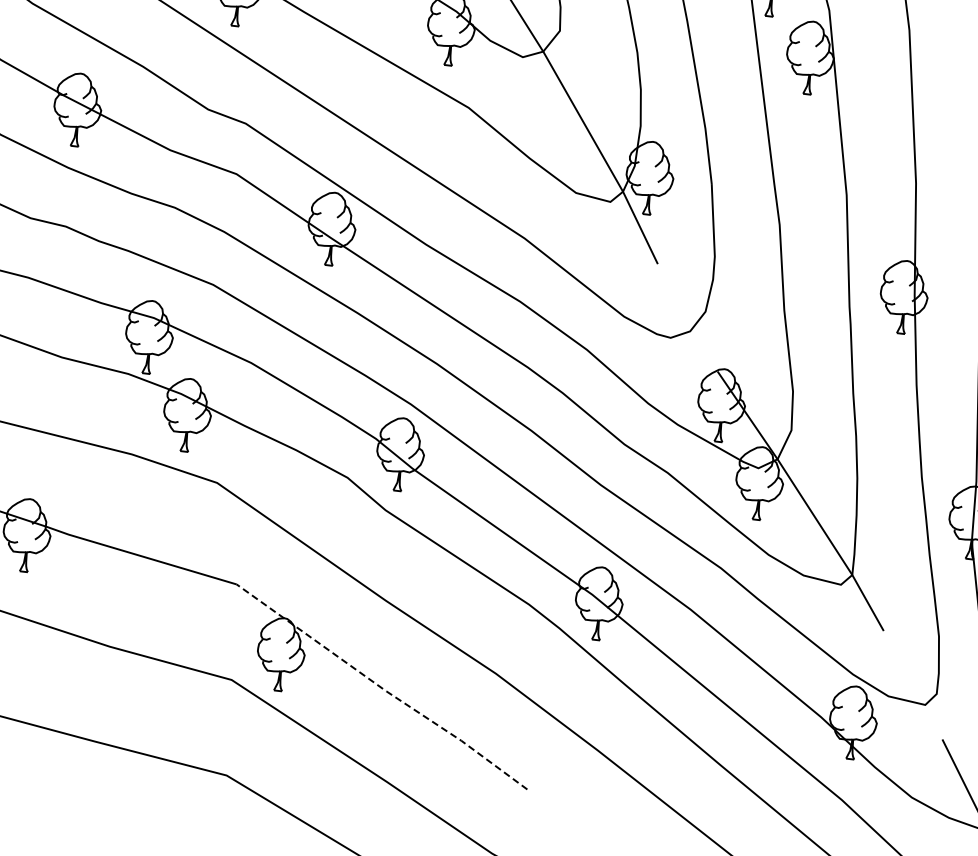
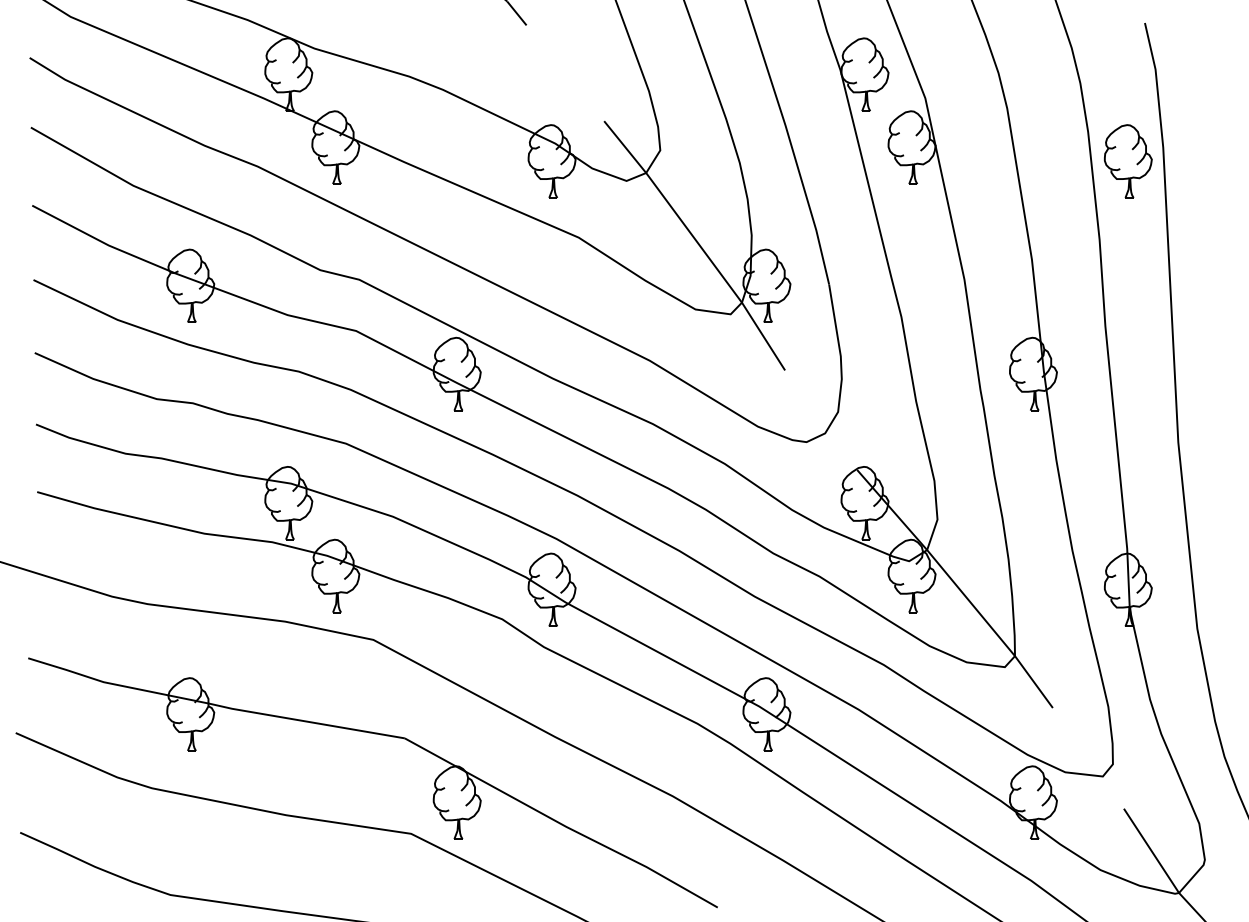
line: (382, 688) -> (561, 824), dashed -> solid

